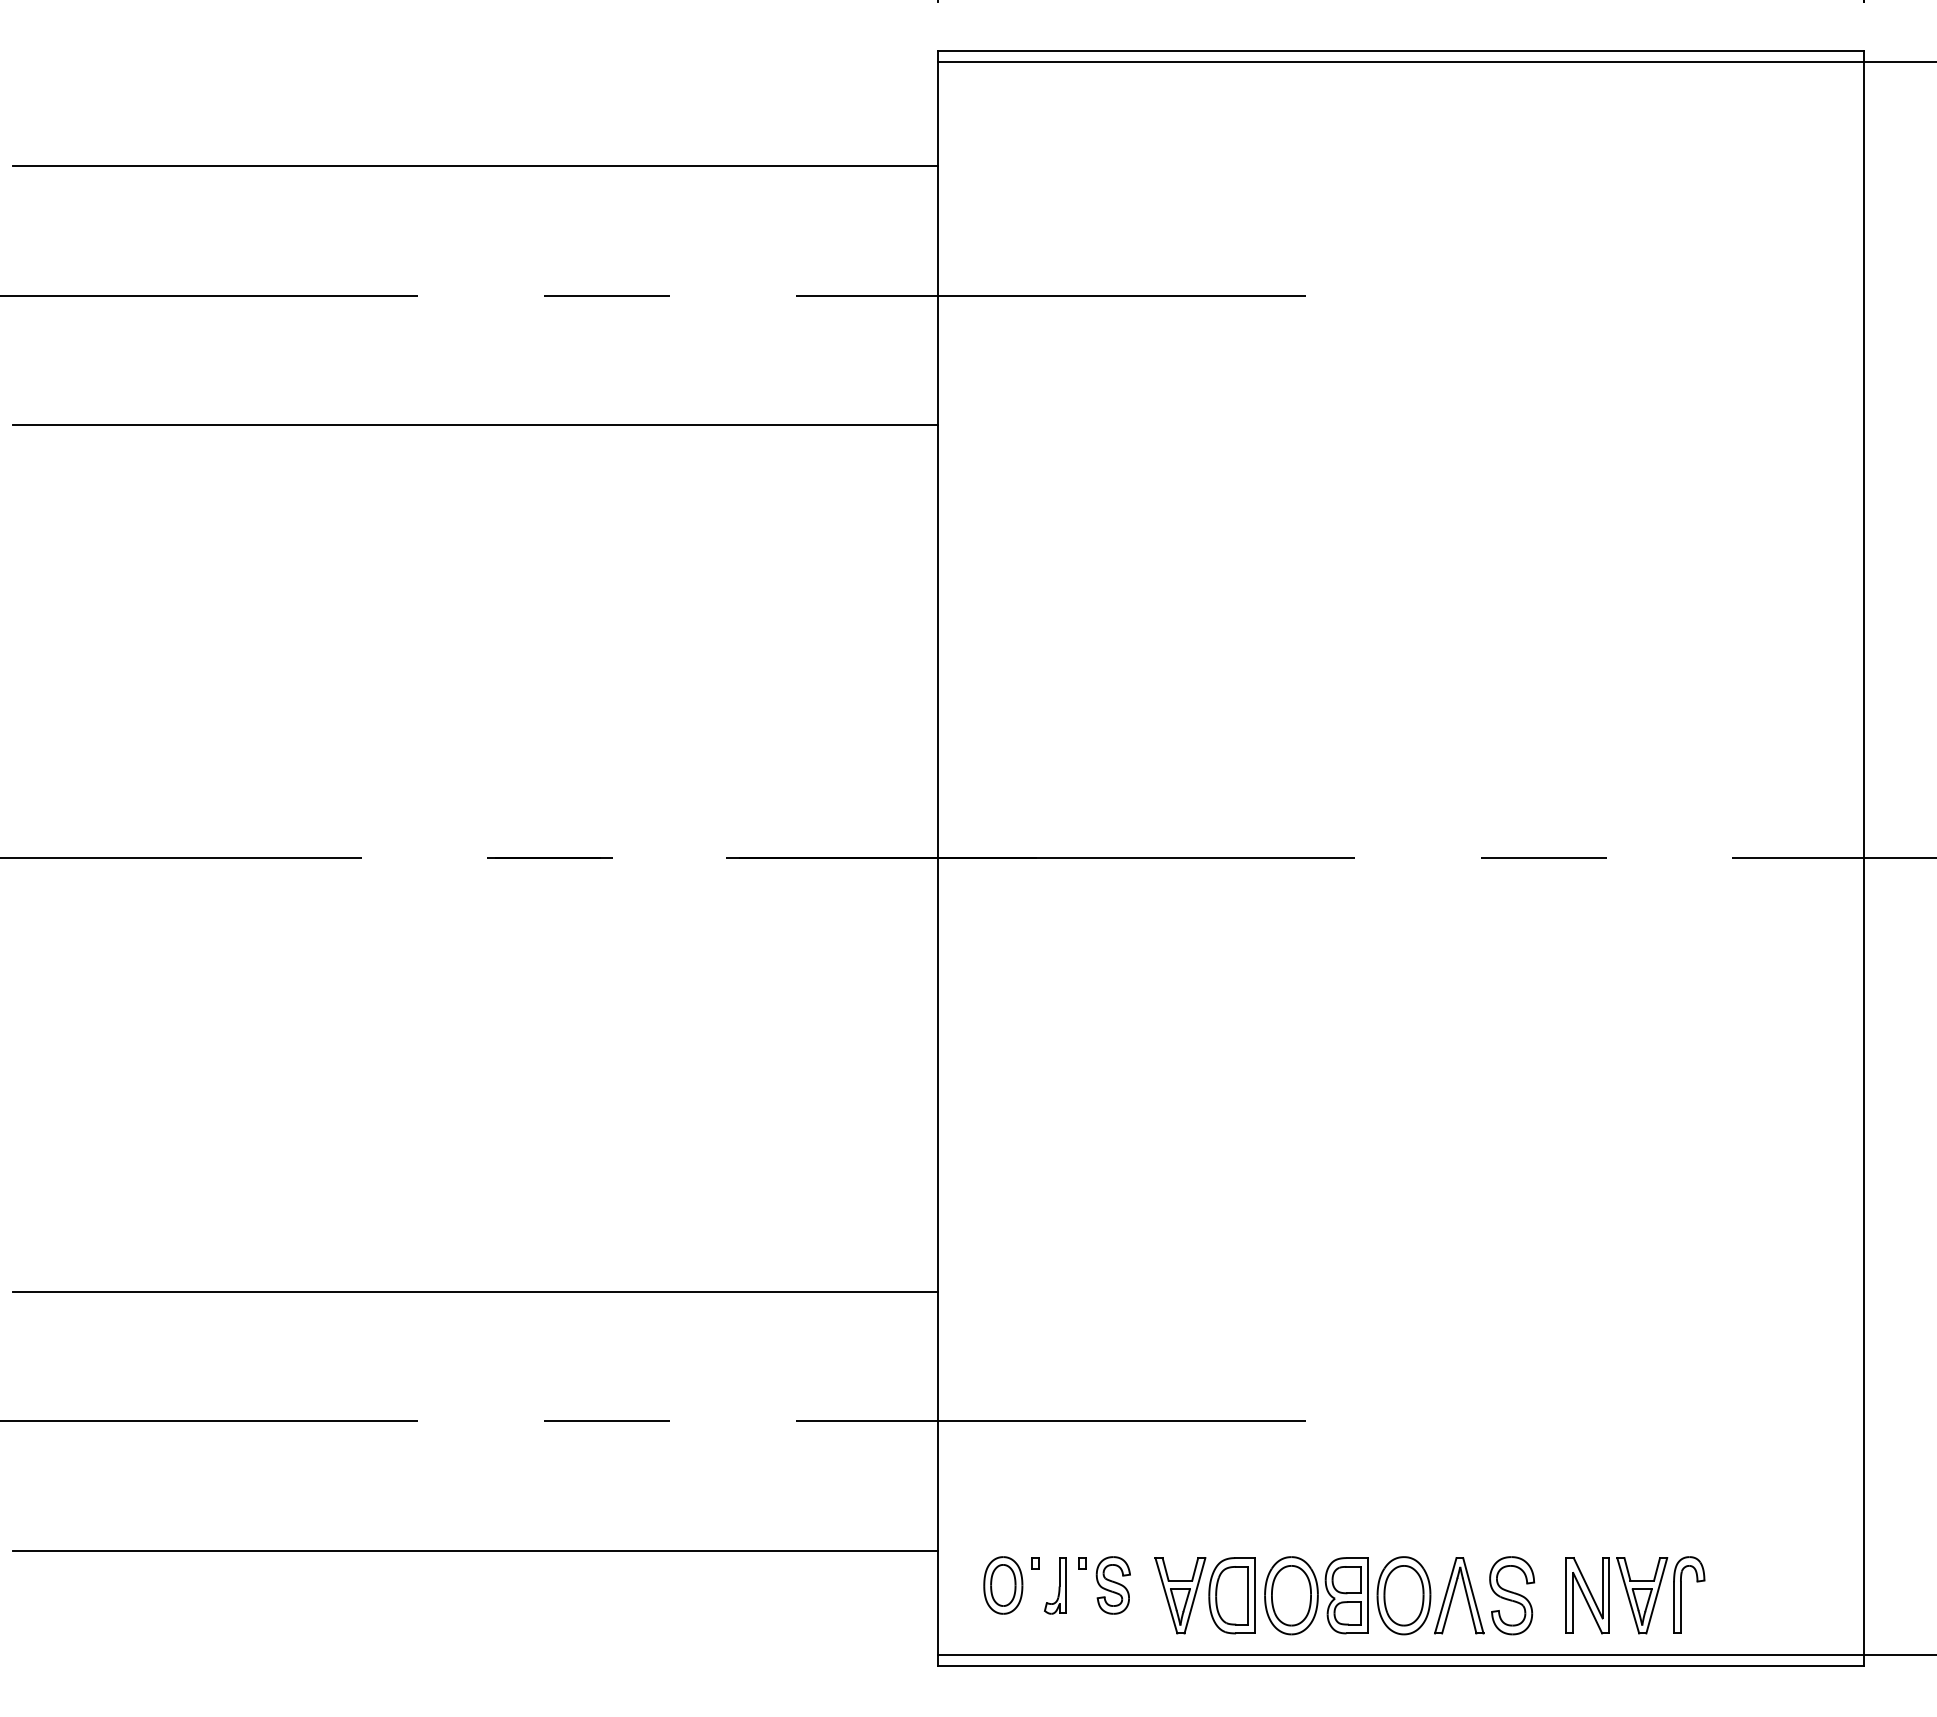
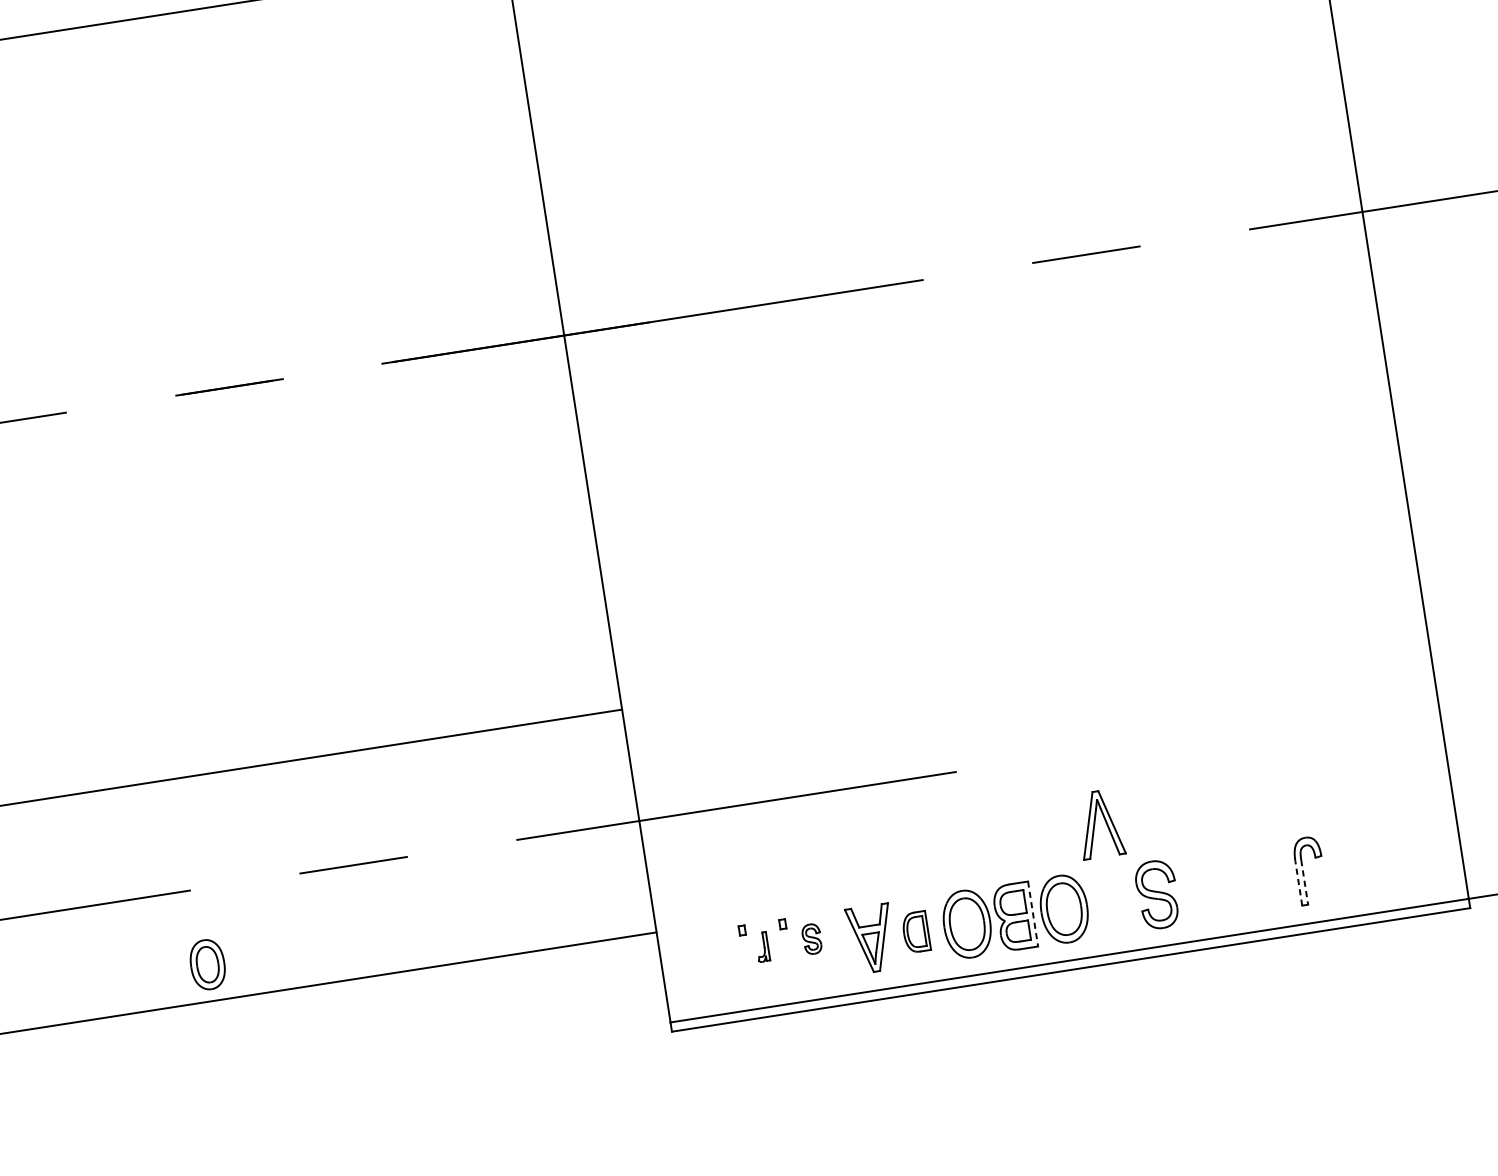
part: (1003, 1585) -> (207, 964), moved
part: (1055, 1585) -> (762, 946), size x0.6
part: (1112, 1585) -> (811, 939), size x0.6
part: (1231, 1595) -> (915, 932), size x0.6
line: (1367, 1595) -> (1032, 913), solid -> dashed
part: (1459, 1595) -> (1100, 823), moved
part: (1609, 1595) -> (1241, 881), removed
line: (1674, 1607) -> (1299, 883), solid -> dashed
line: (1680, 1607) -> (1304, 882), solid -> dashed

